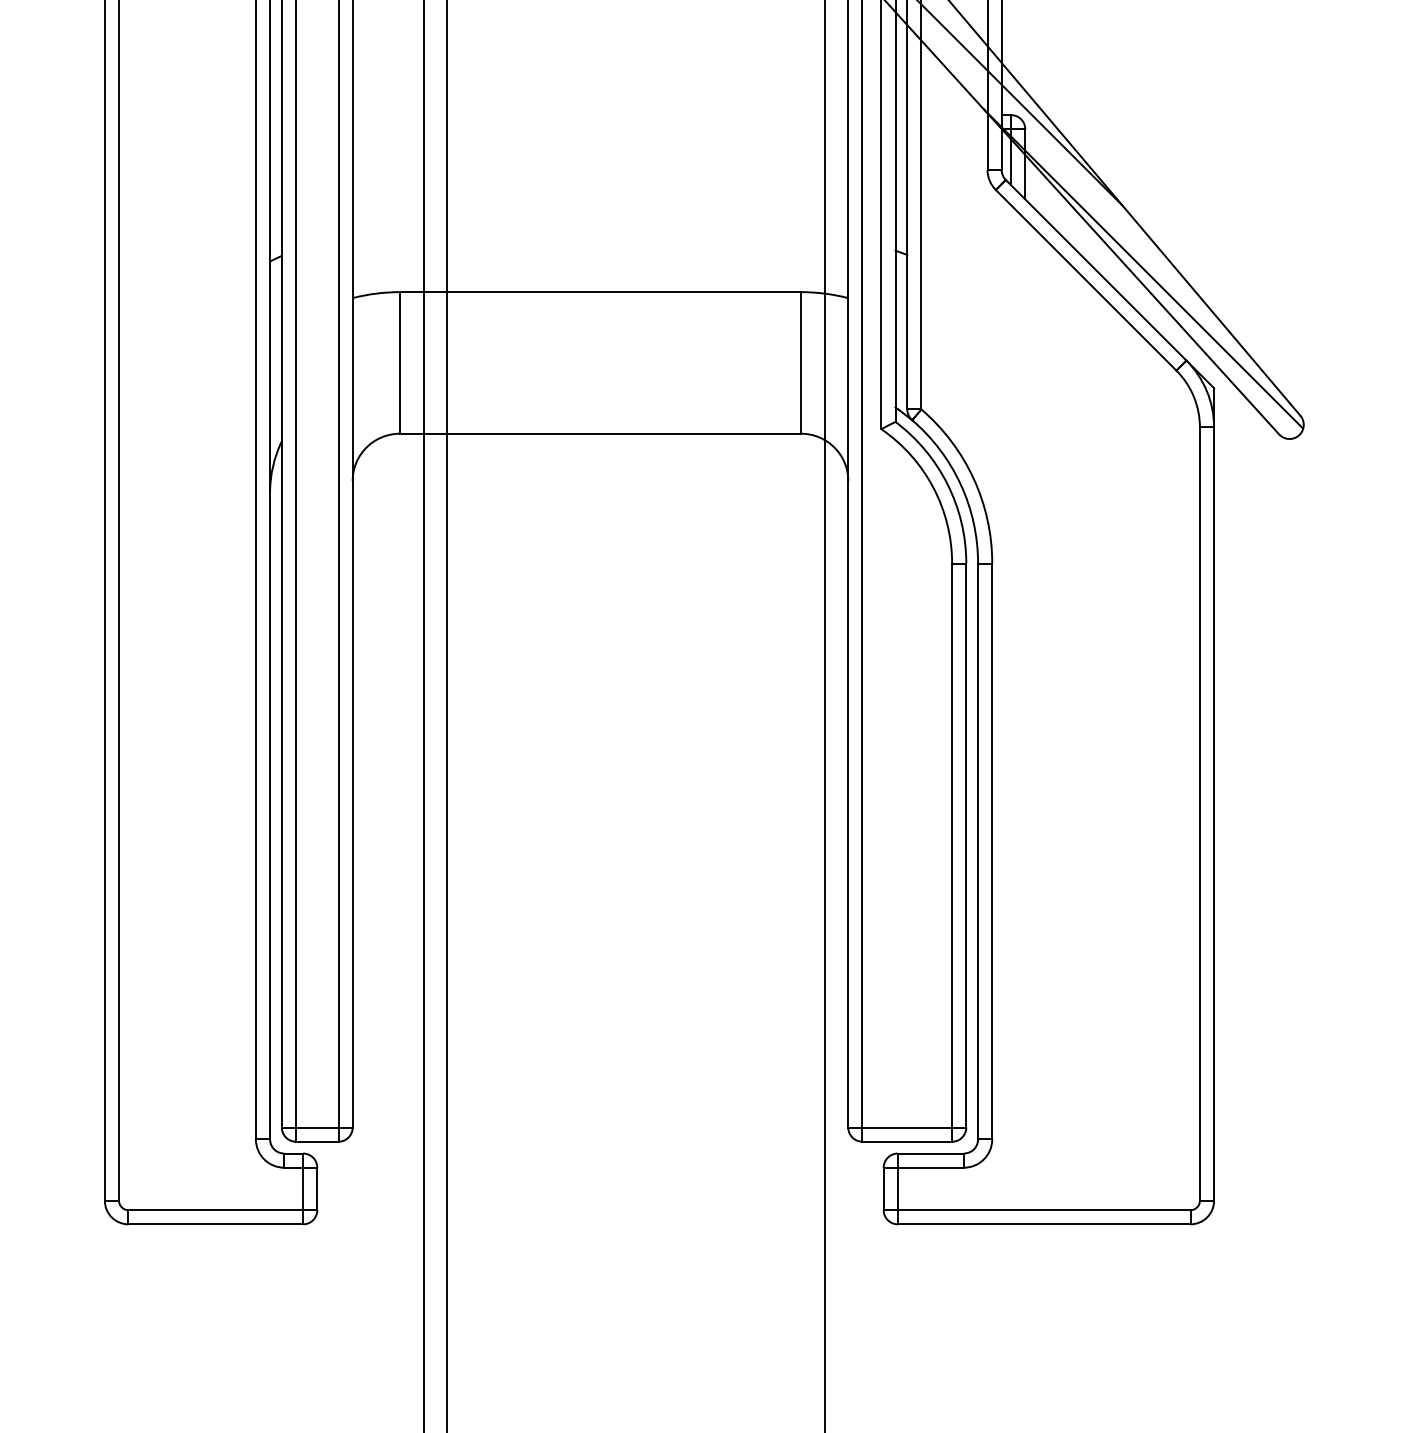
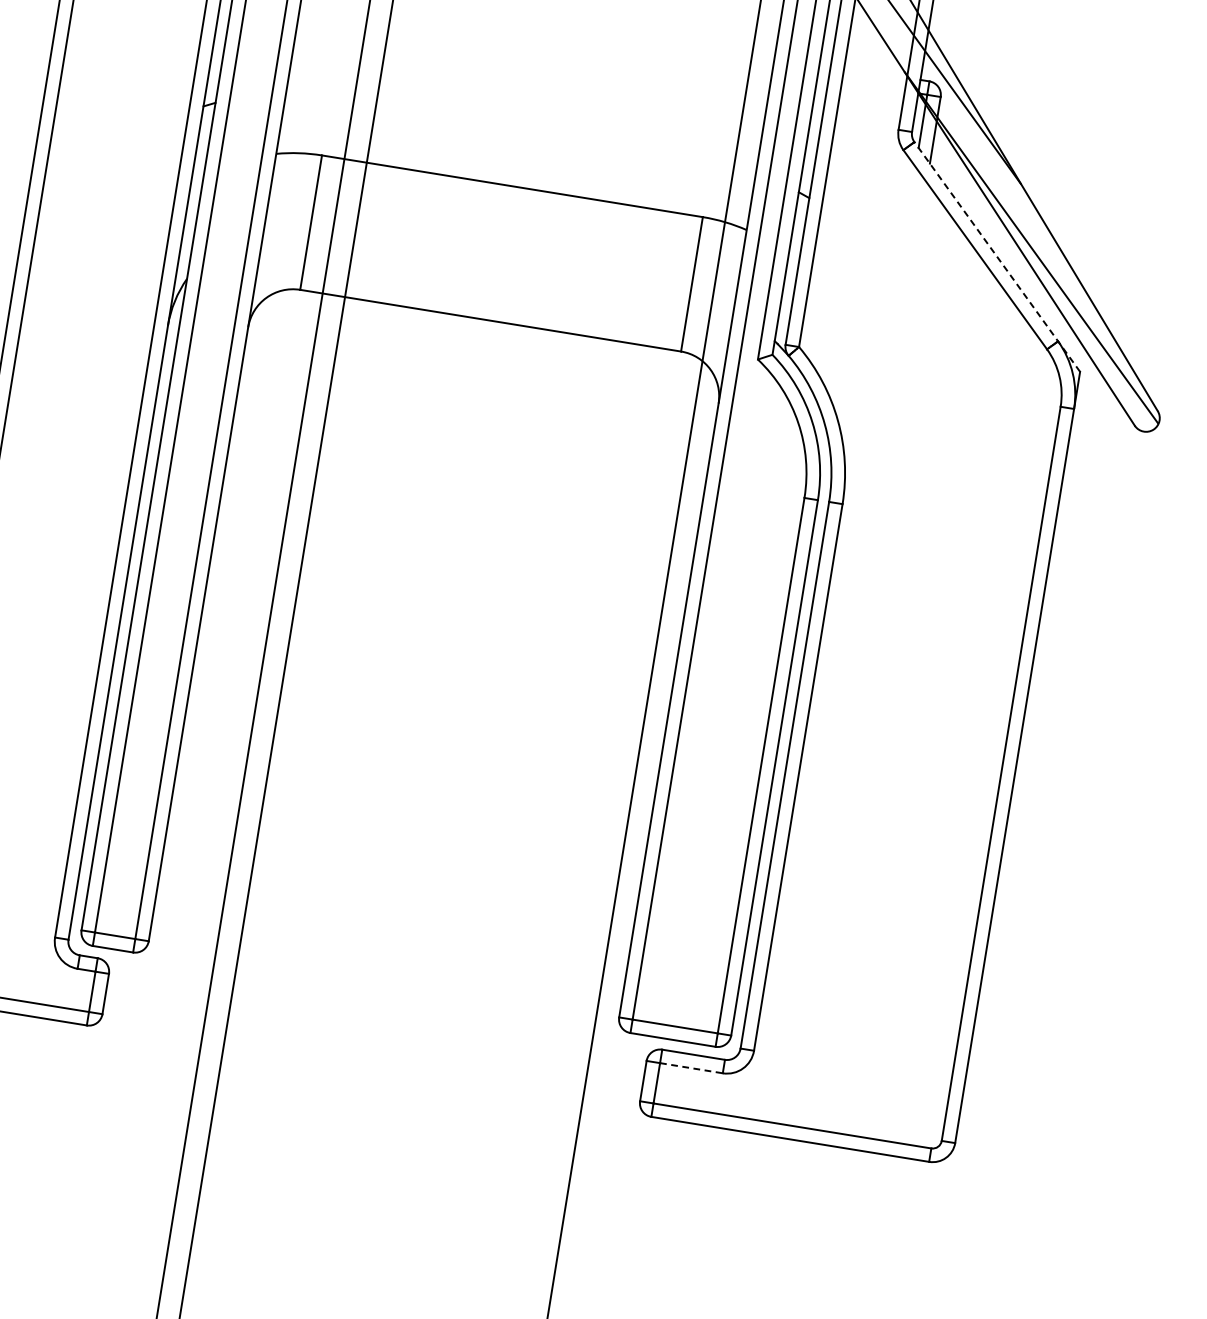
line: (1109, 283) -> (996, 256), solid -> dashed
line: (931, 1167) -> (692, 1068), solid -> dashed

